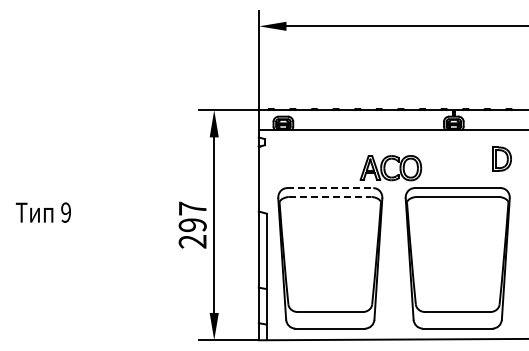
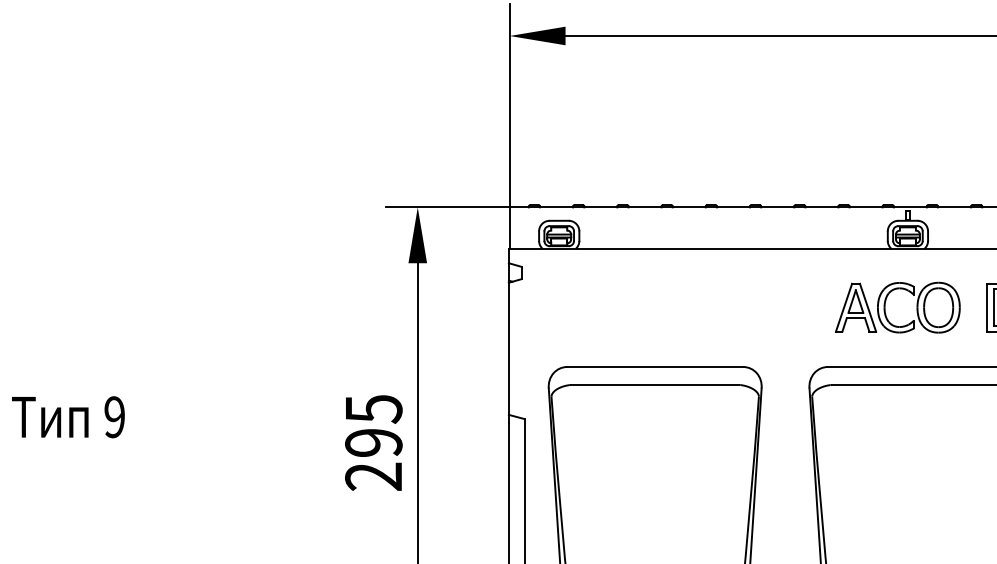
part: (390, 168) -> (897, 308), moved
line: (330, 188) -> (655, 367), dashed -> solid
line: (330, 196) -> (655, 384), dashed -> solid
text: (192, 208) -> (373, 408), 297 -> 295

